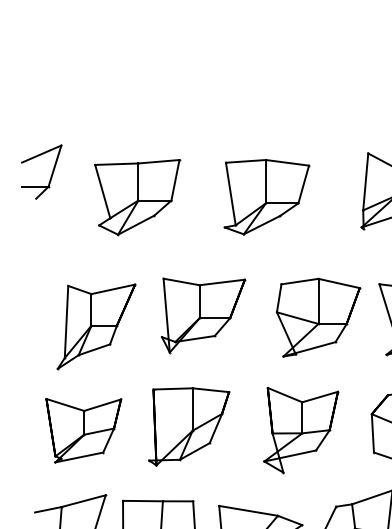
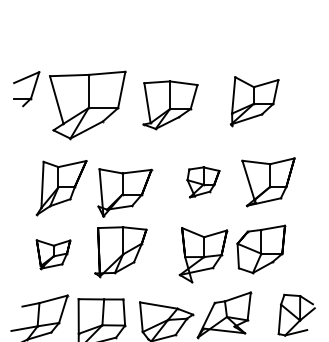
part: (136, 197) -> (87, 105), size x1.4
part: (204, 315) -> (125, 192), moved
part: (318, 318) -> (203, 182), size x0.6
part: (83, 430) -> (53, 254), size x0.7
part: (301, 430) -> (203, 255), moved

